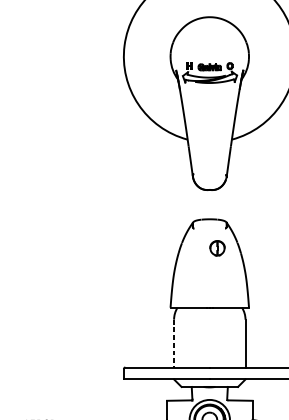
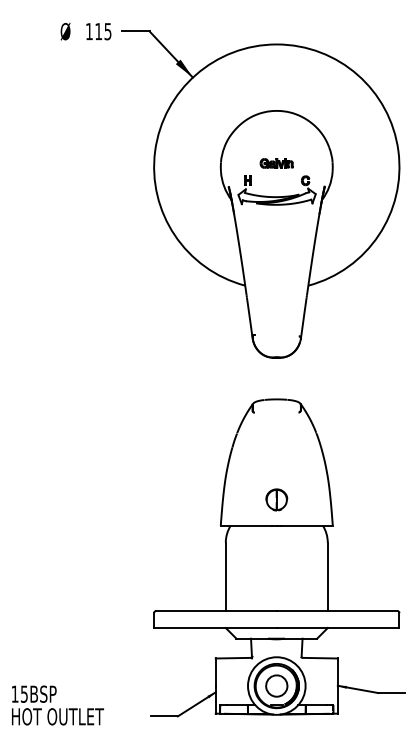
part: (209, 67) -> (276, 163), moved
part: (217, 248) -> (276, 499), moved
line: (173, 344) -> (225, 577), dashed -> solid

